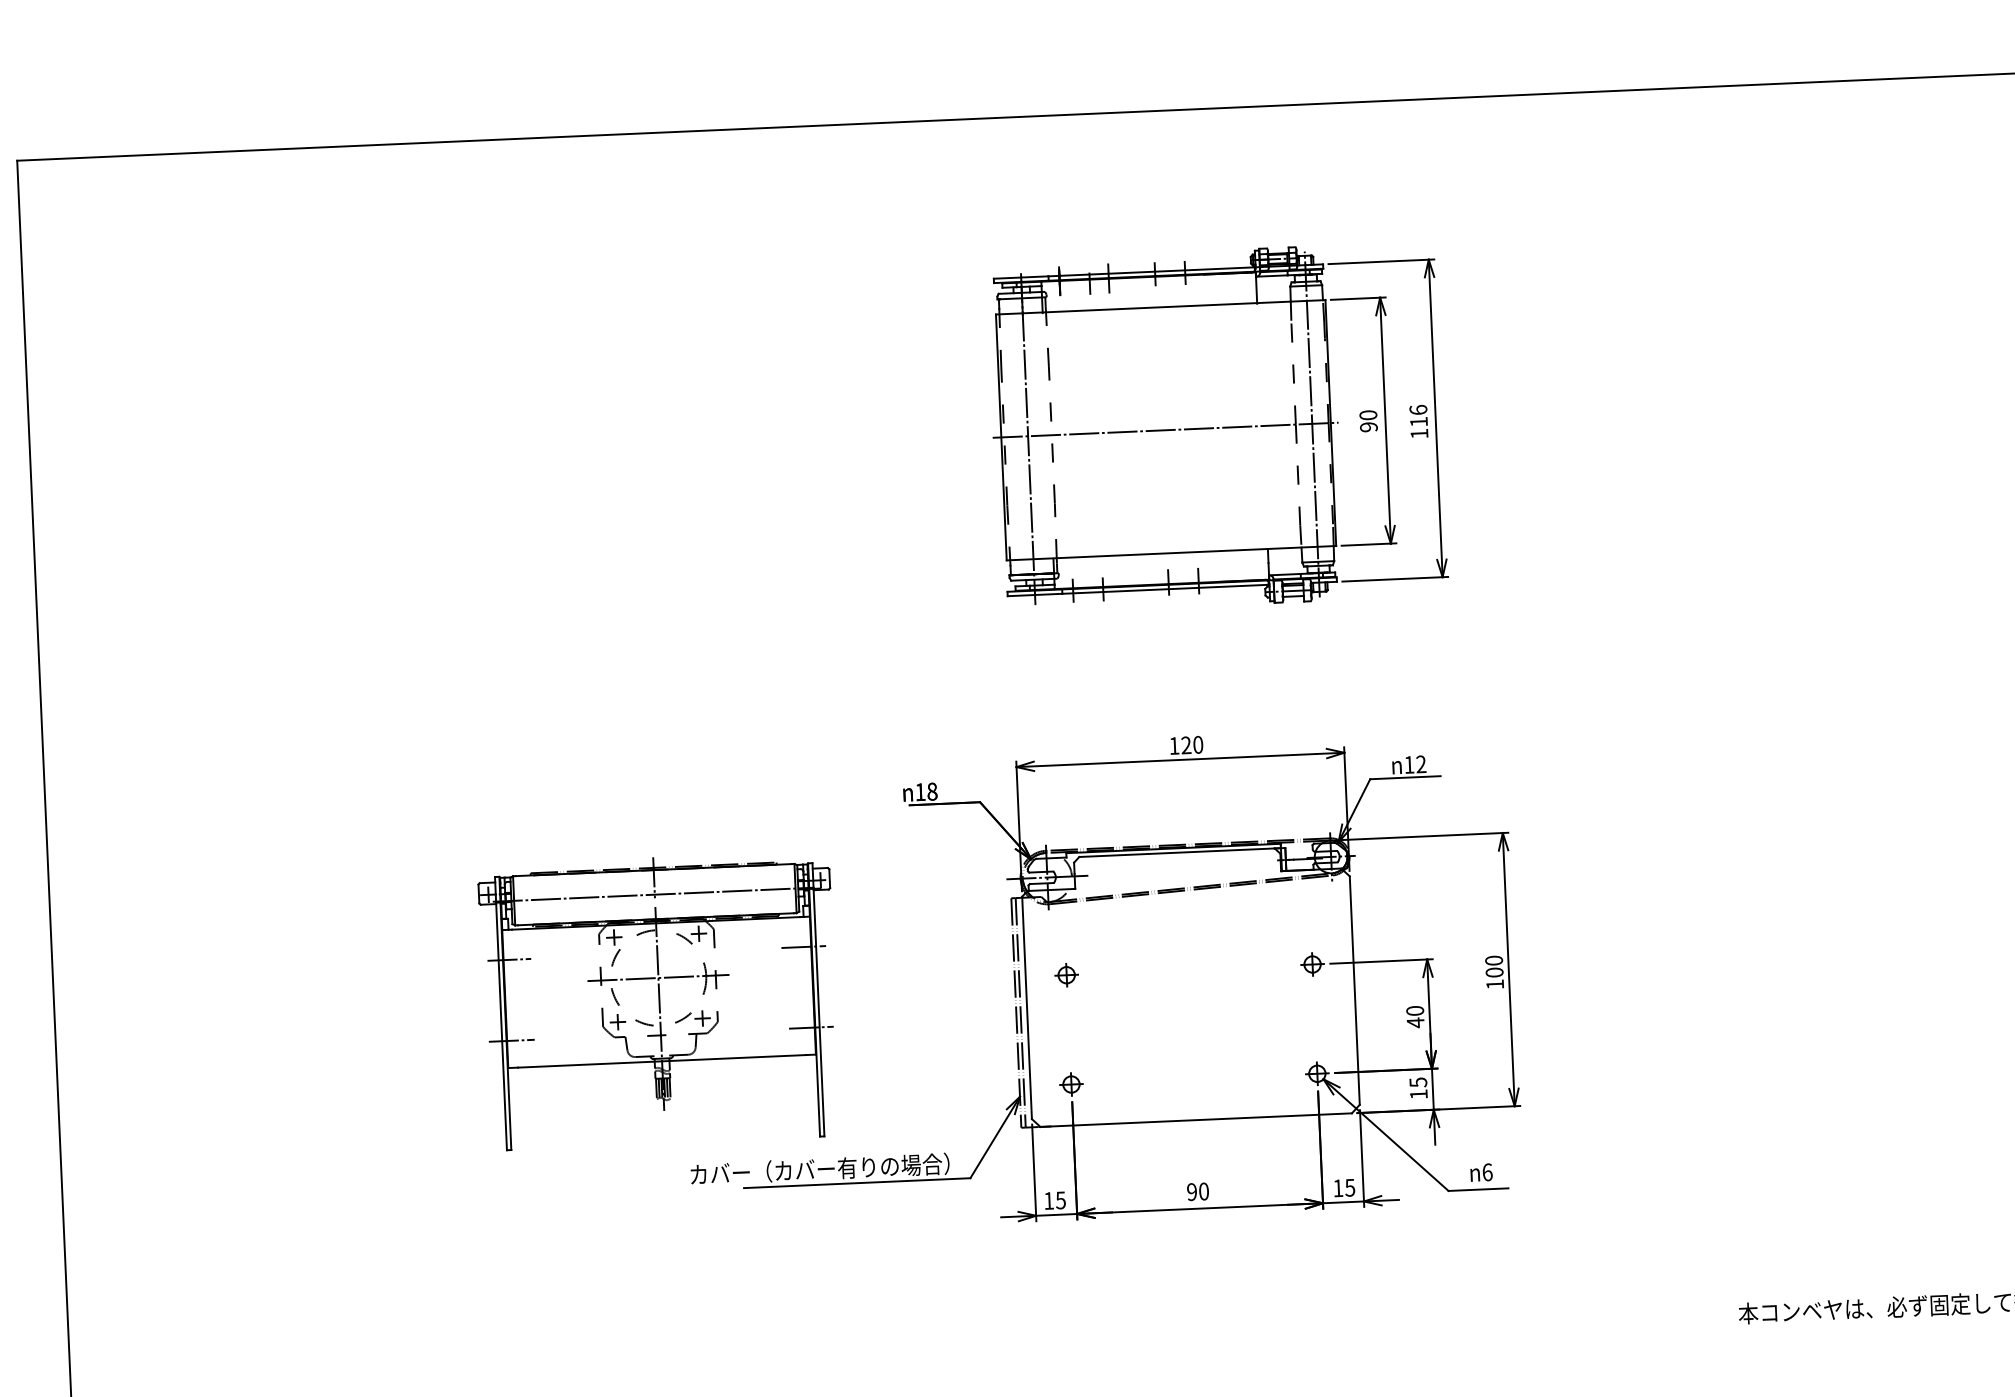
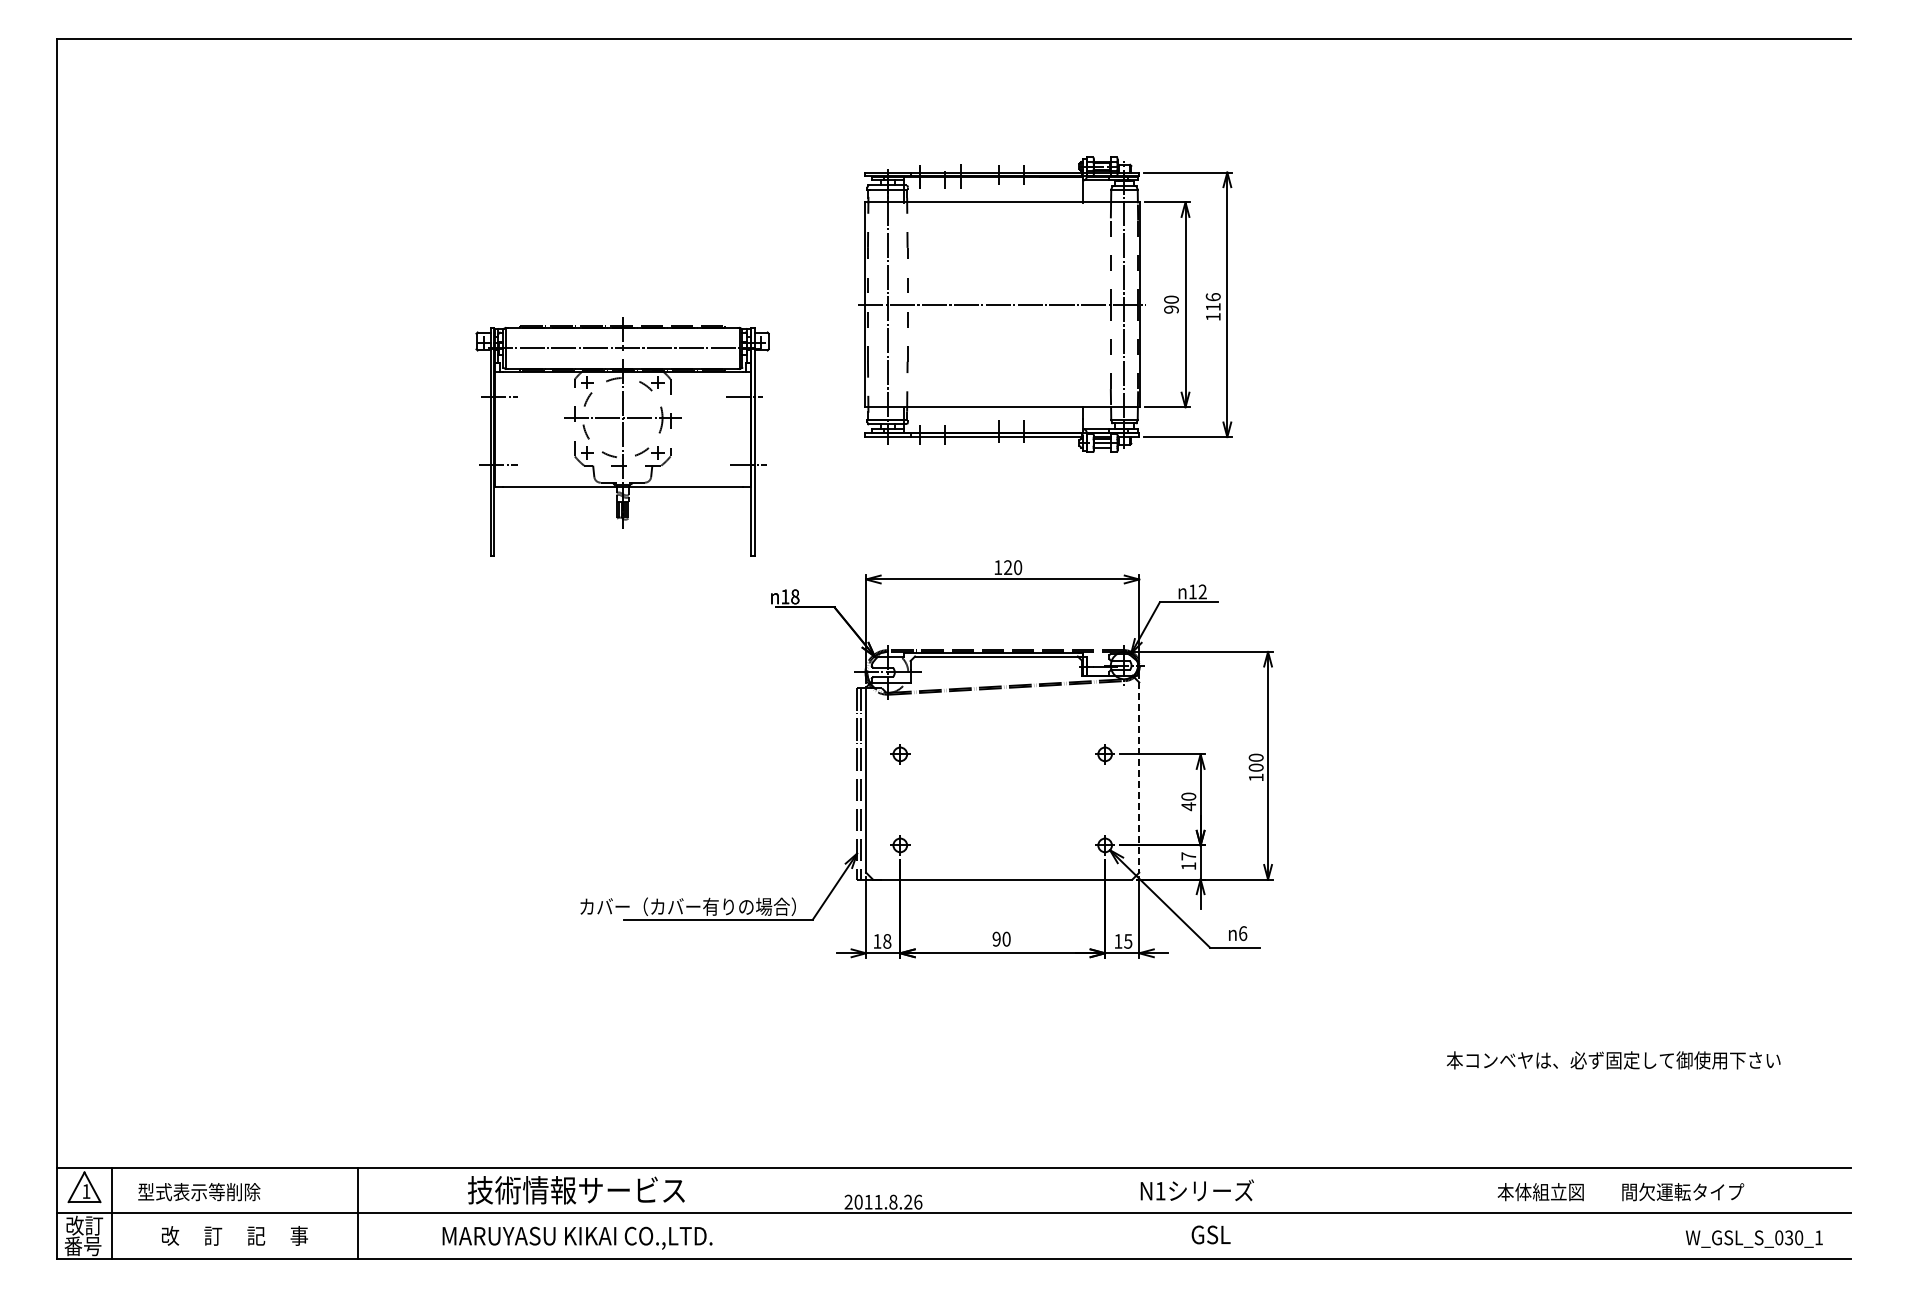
line: (1355, 991) -> (1139, 778), solid -> dashed
part: (659, 1000) -> (622, 436), moved
text: (1417, 1082) -> (1188, 856), 15 -> 17
text: (1061, 1200) -> (887, 941), 15 -> 18

